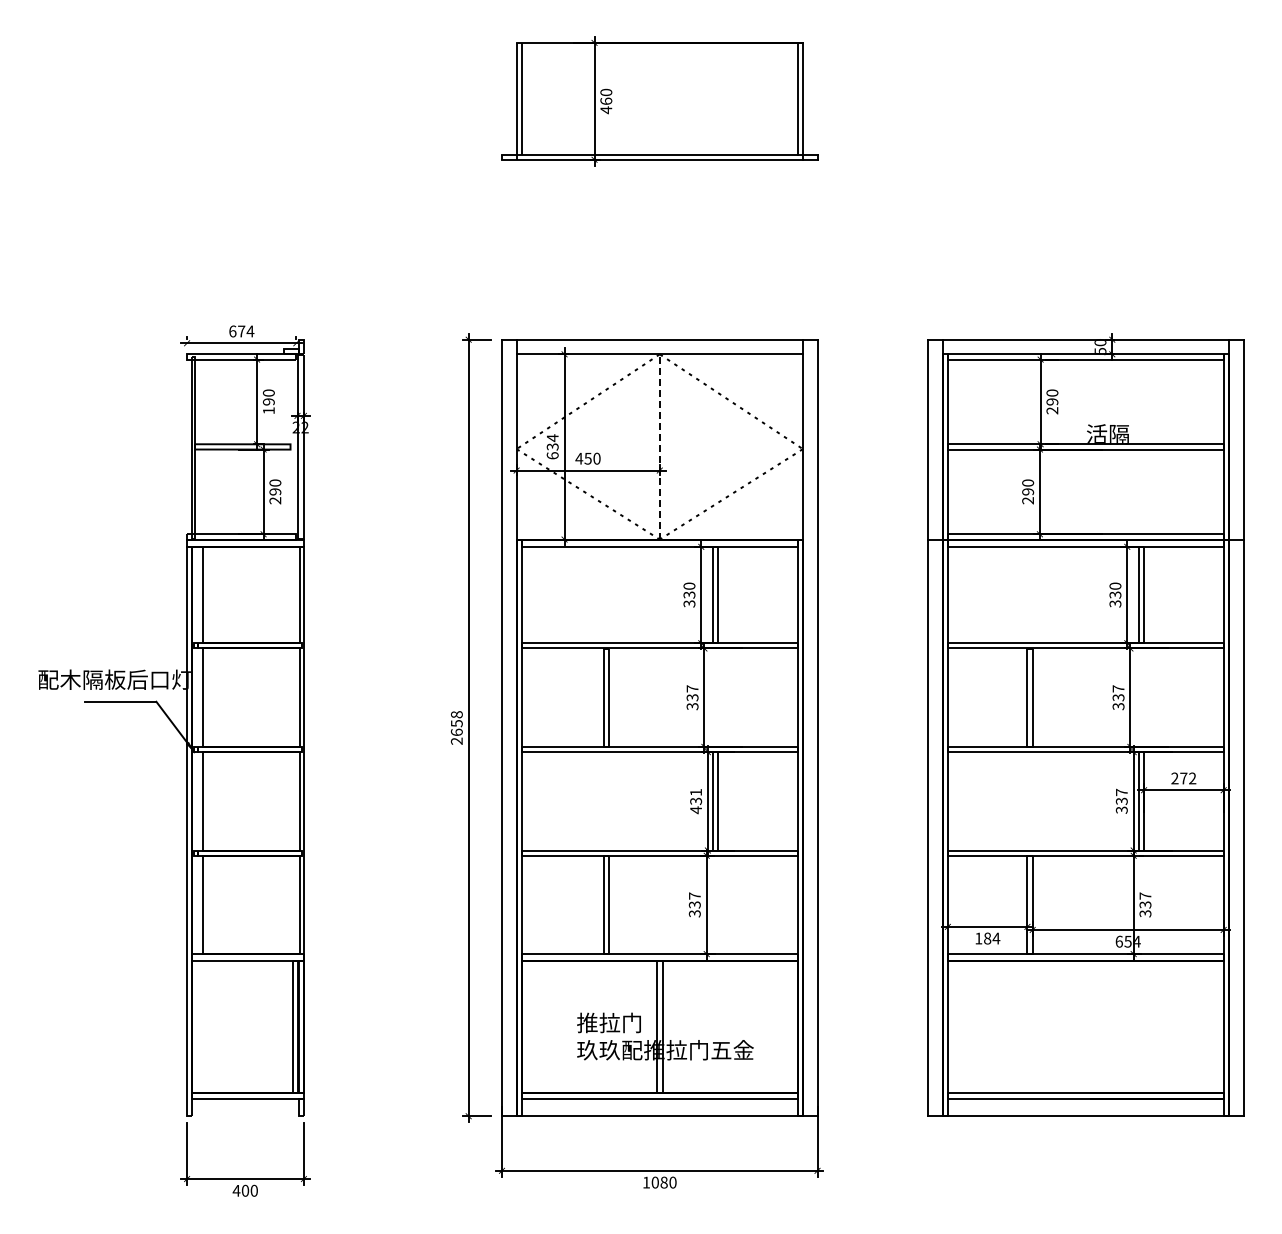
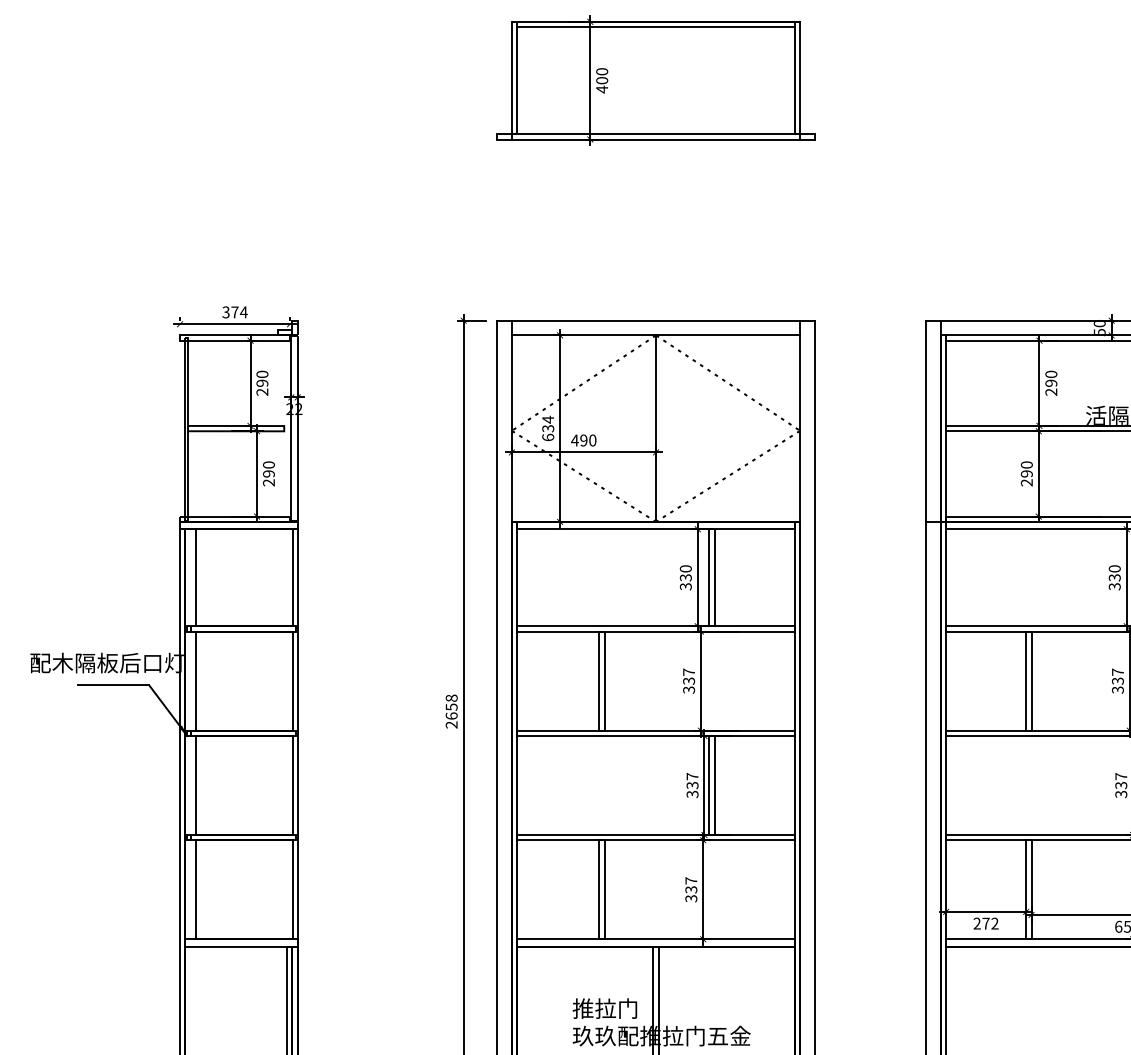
line: (659, 48) -> (655, 27), added
text: (605, 100) -> (601, 79), 460 -> 400
text: (232, 331) -> (225, 312), 674 -> 374
text: (268, 410) -> (262, 391), 190 -> 290
line: (659, 446) -> (655, 428), dashed -> solid
text: (587, 458) -> (583, 440), 450 -> 490
text: (696, 801) -> (692, 785), 431 -> 337
text: (987, 938) -> (985, 923), 184 -> 272

